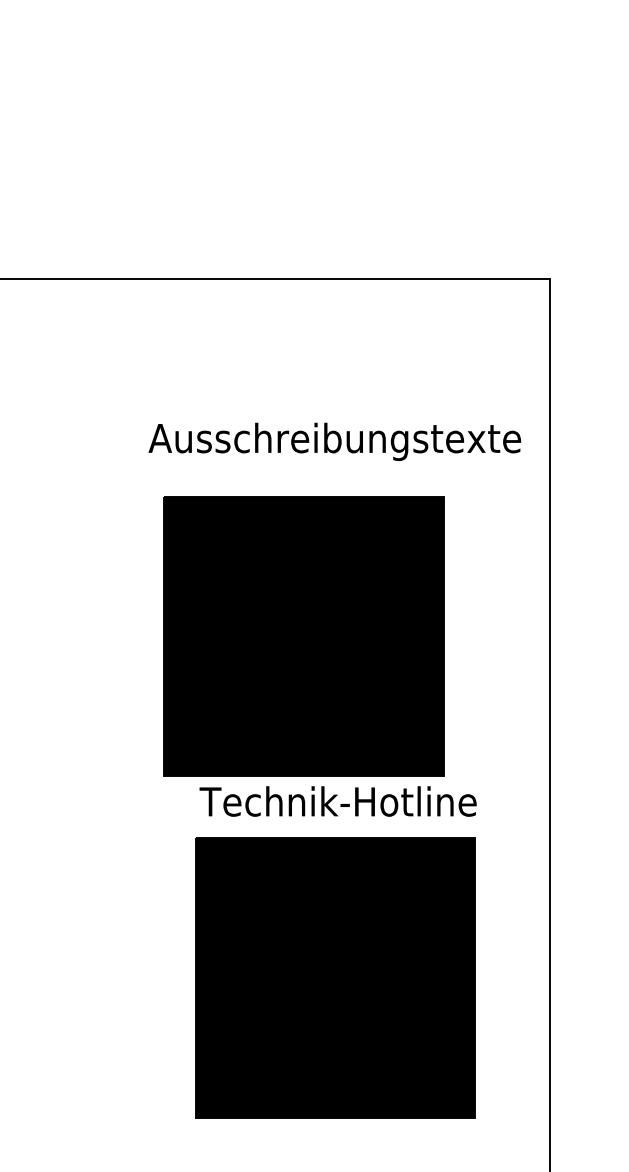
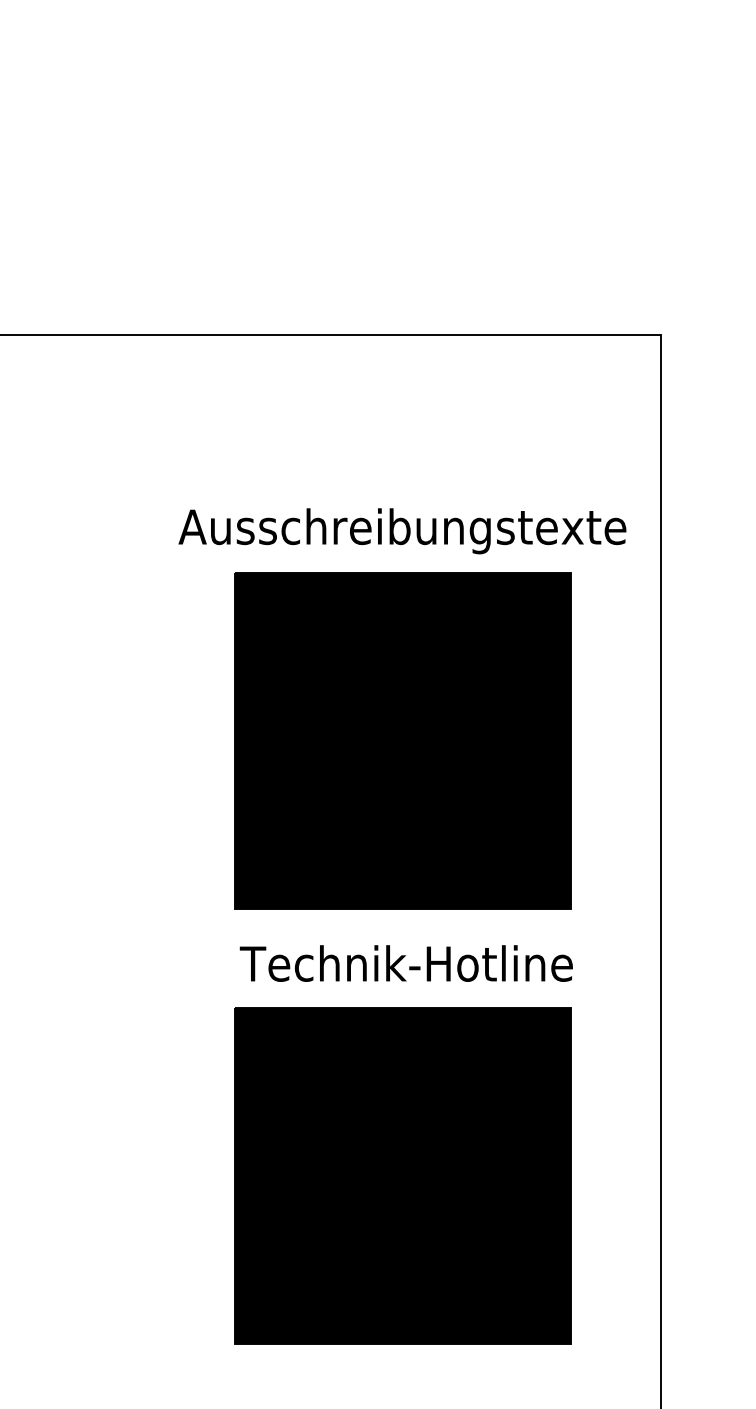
part: (303, 635) -> (402, 740), moved

